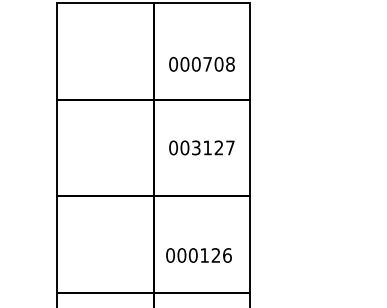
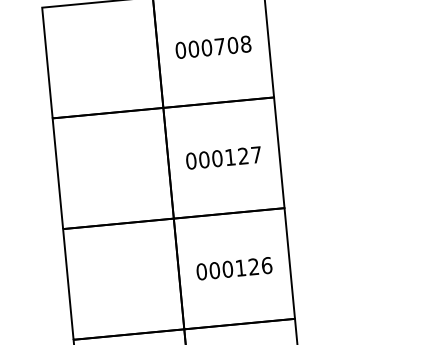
text: (201, 64) -> (212, 47), moved
text: (195, 147) -> (216, 158), 003127 -> 000127
text: (198, 255) -> (233, 268), moved

